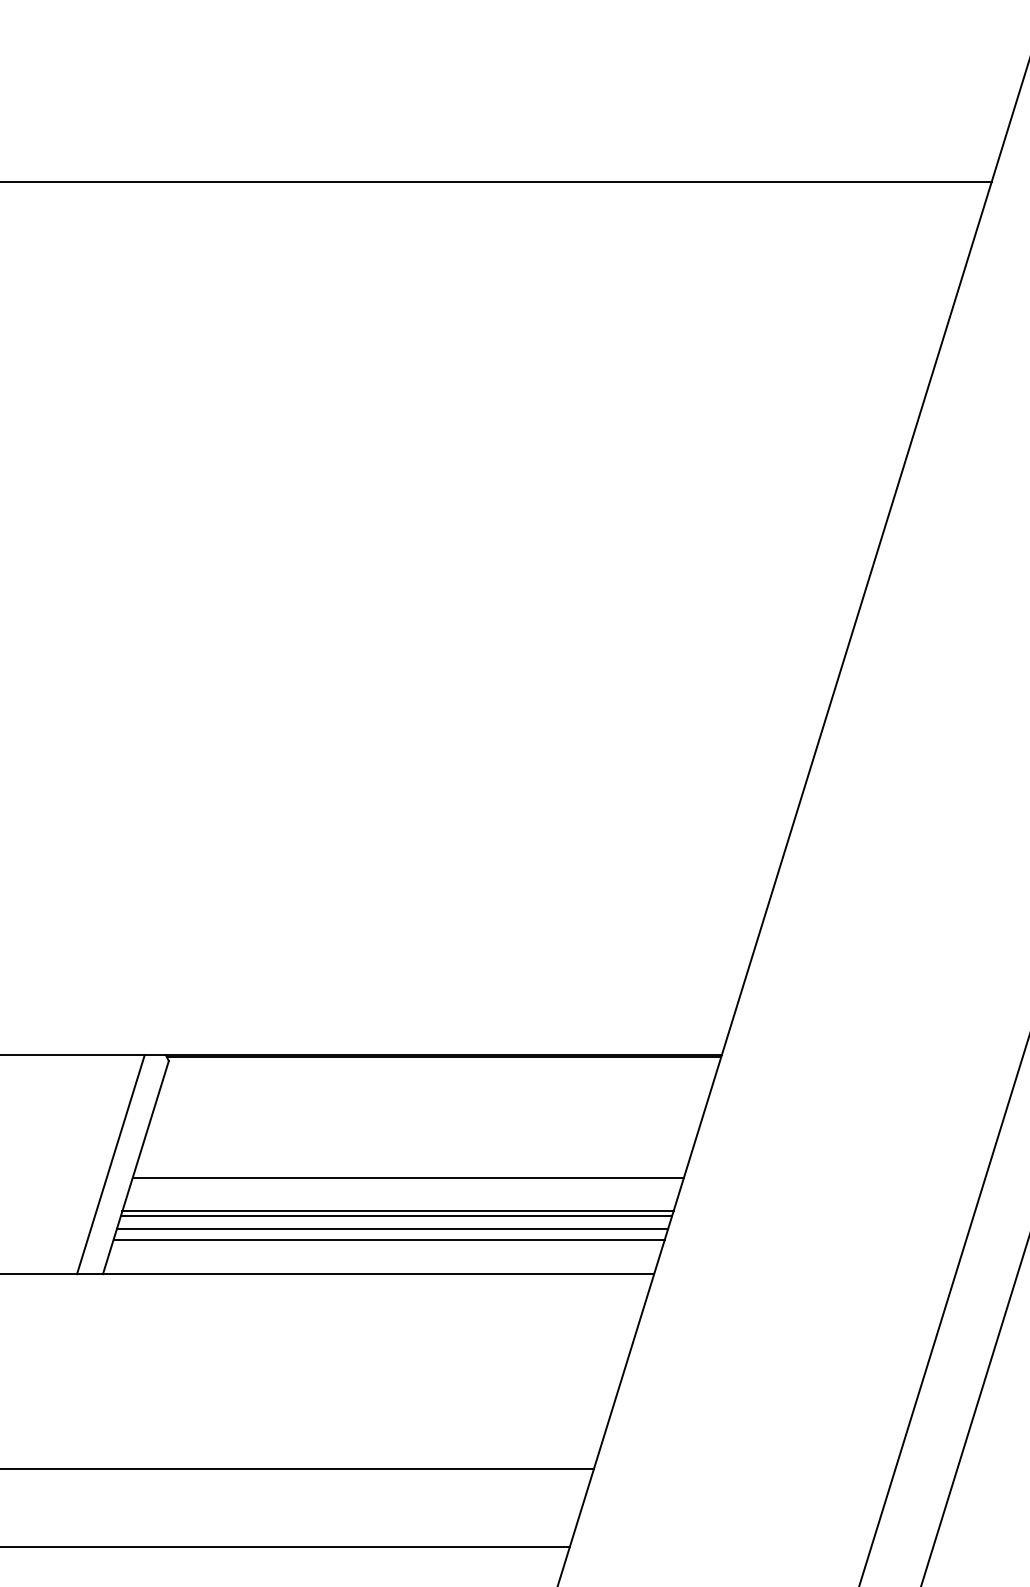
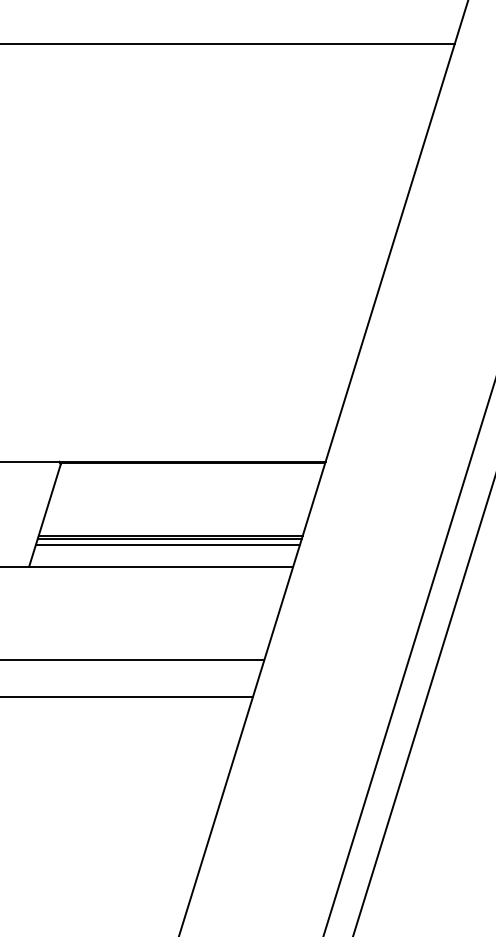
line: (109, 1163) -> (32, 513), removed
line: (408, 1177) -> (175, 520), removed
line: (389, 1240) -> (166, 550), removed

